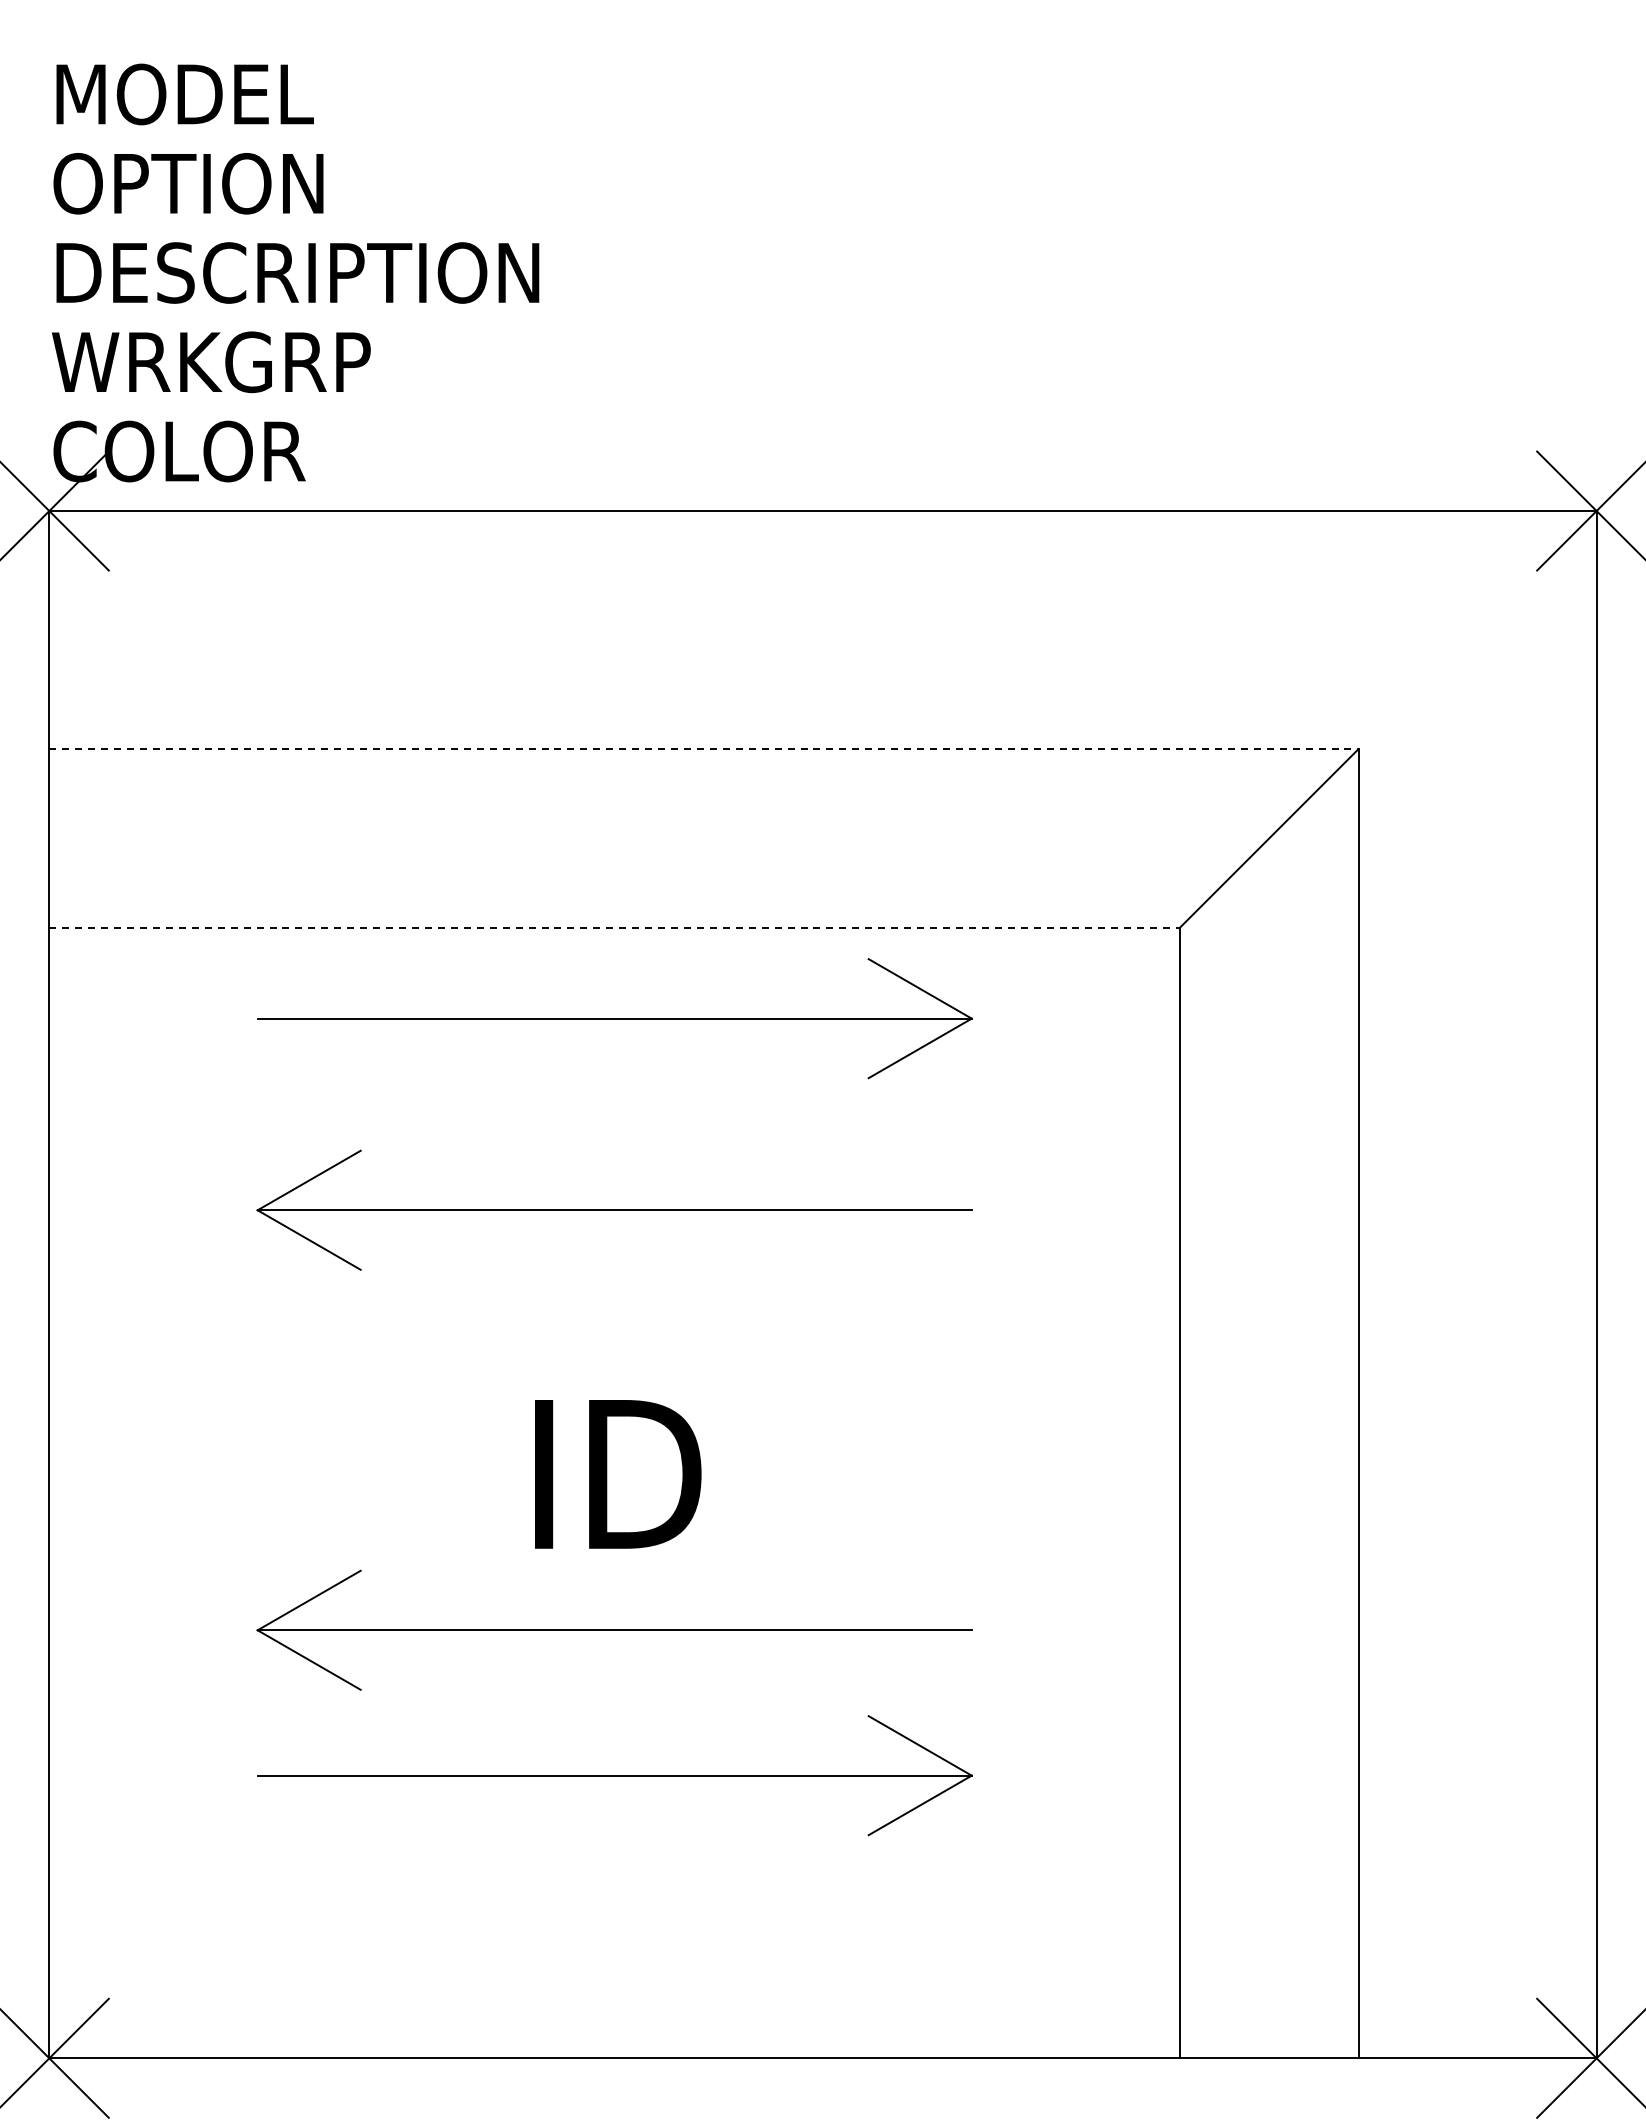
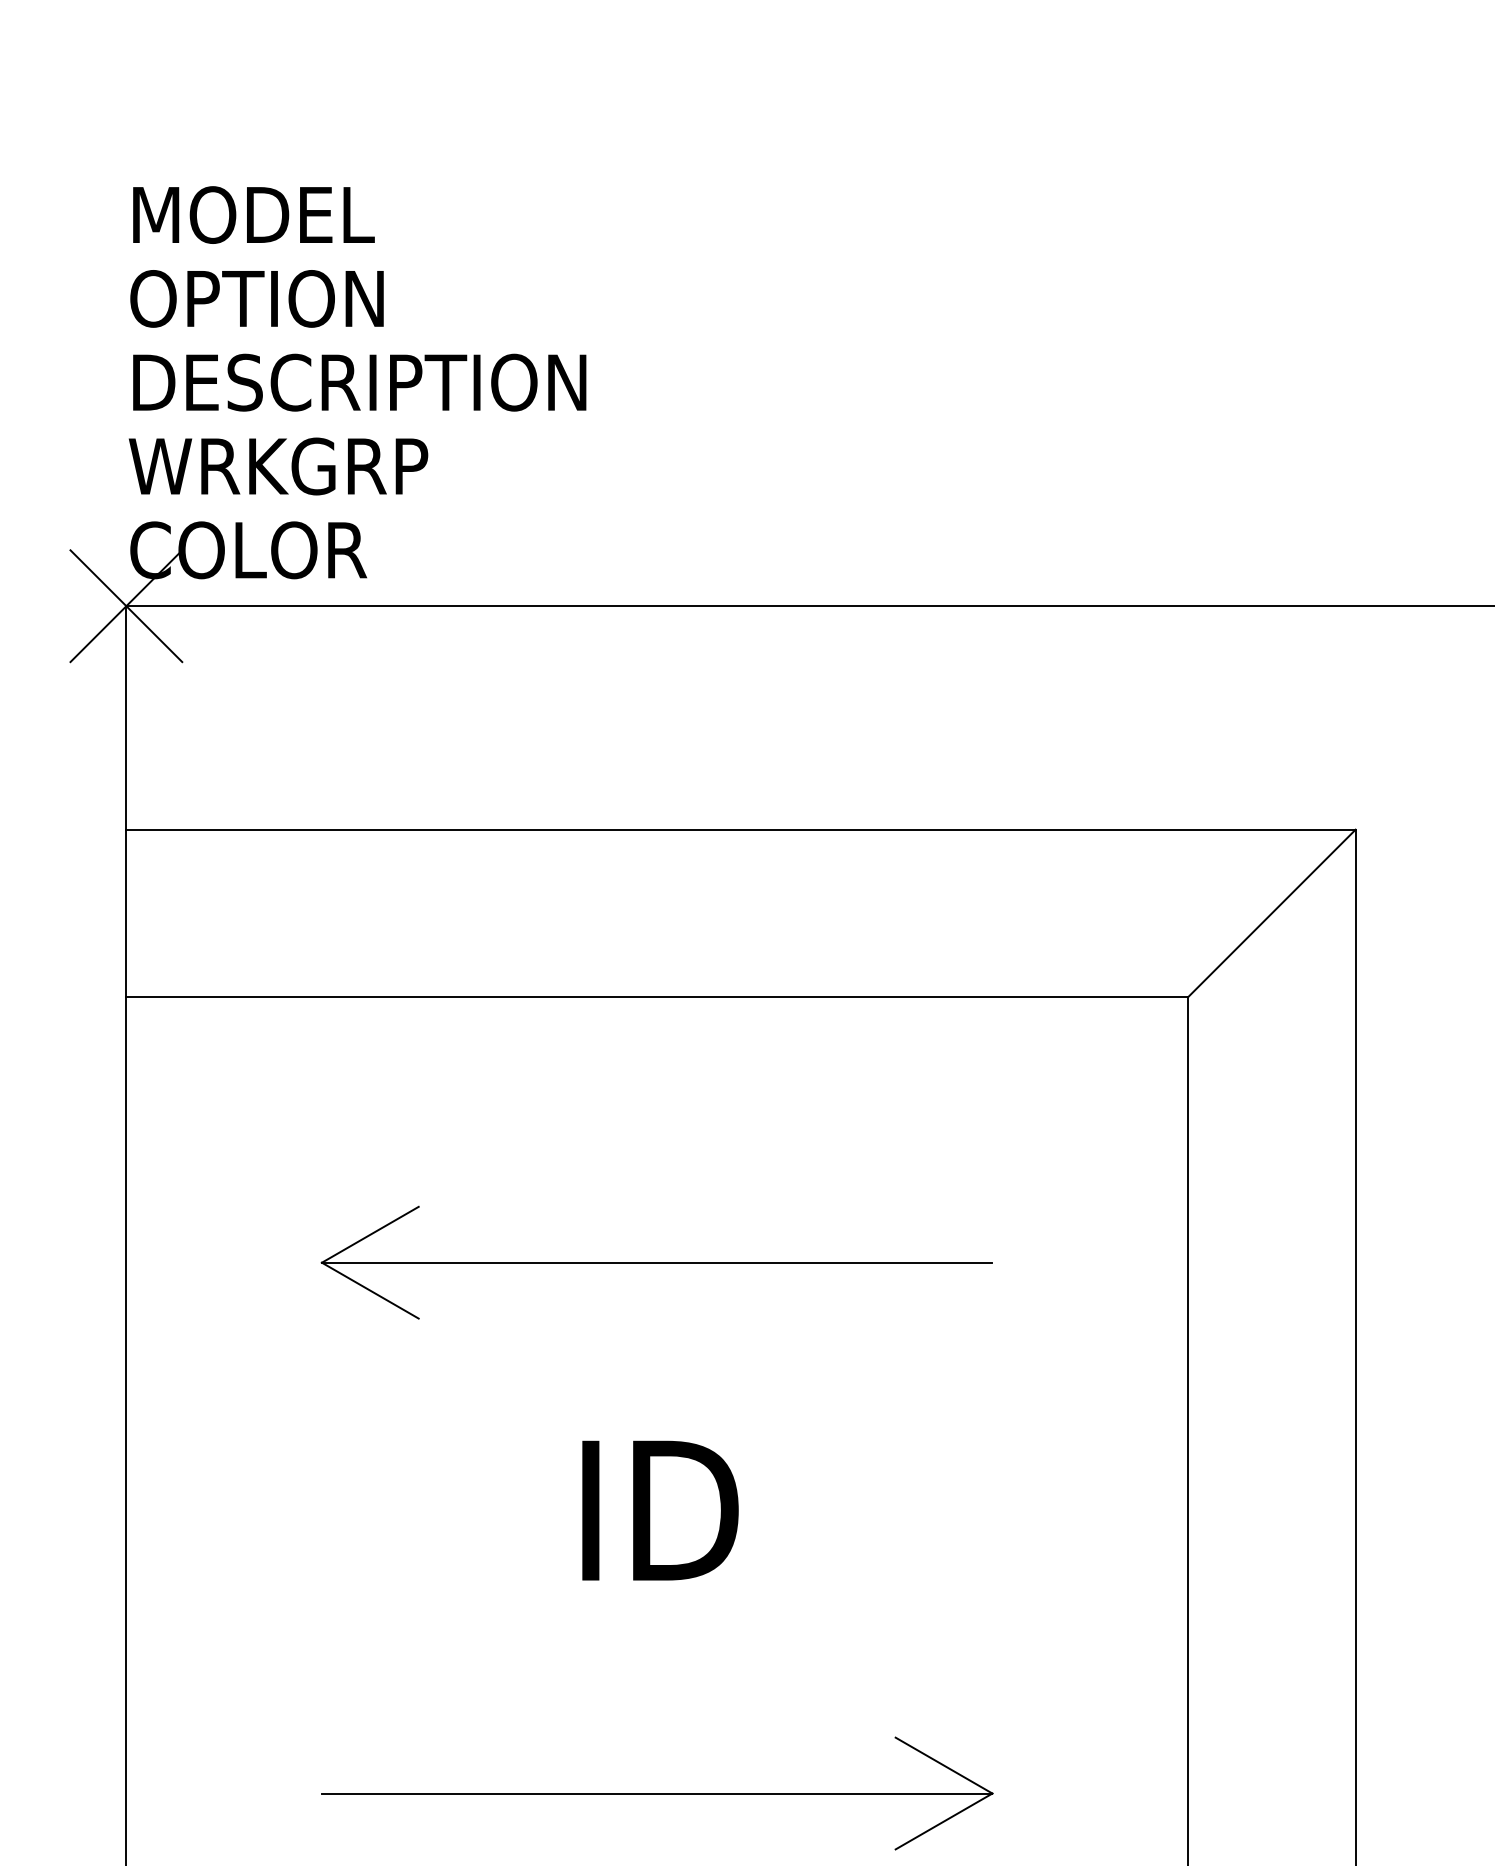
line: (703, 749) -> (740, 830), dashed -> solid
line: (615, 927) -> (657, 997), dashed -> solid
part: (614, 1018) -> (657, 1082), removed
part: (614, 1629) -> (657, 1656), removed

